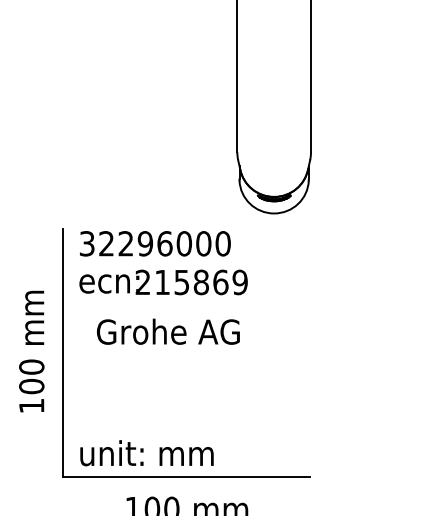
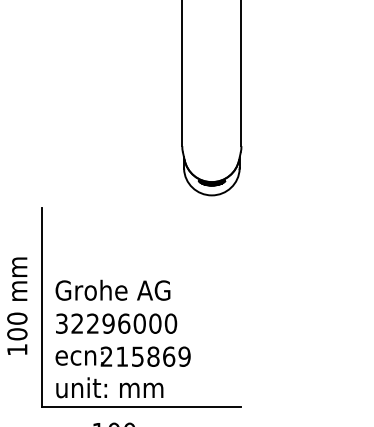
text: (155, 243) -> (116, 323), moved
text: (162, 282) -> (122, 356), moved
text: (167, 330) -> (112, 289), moved

